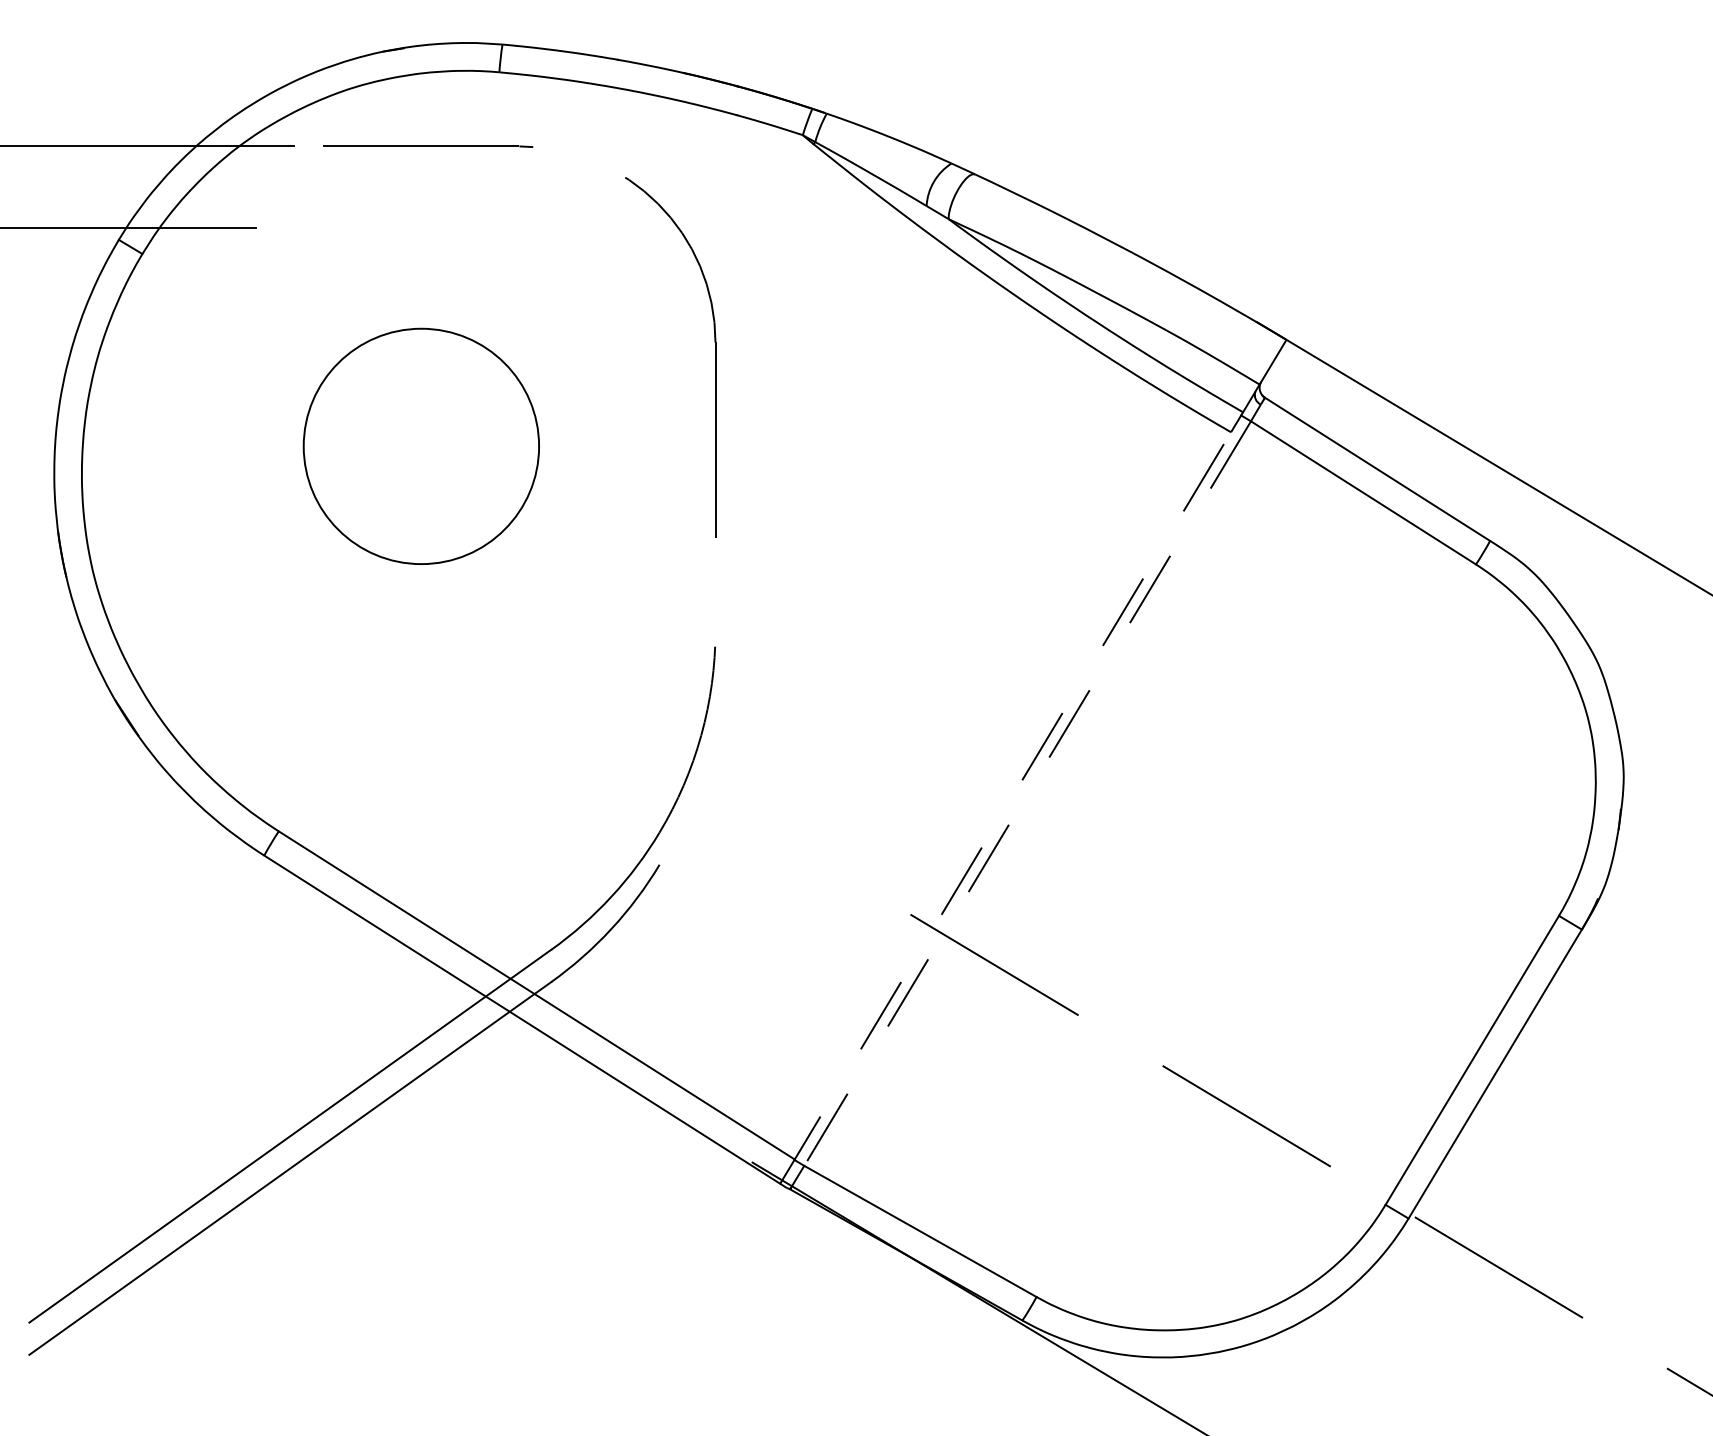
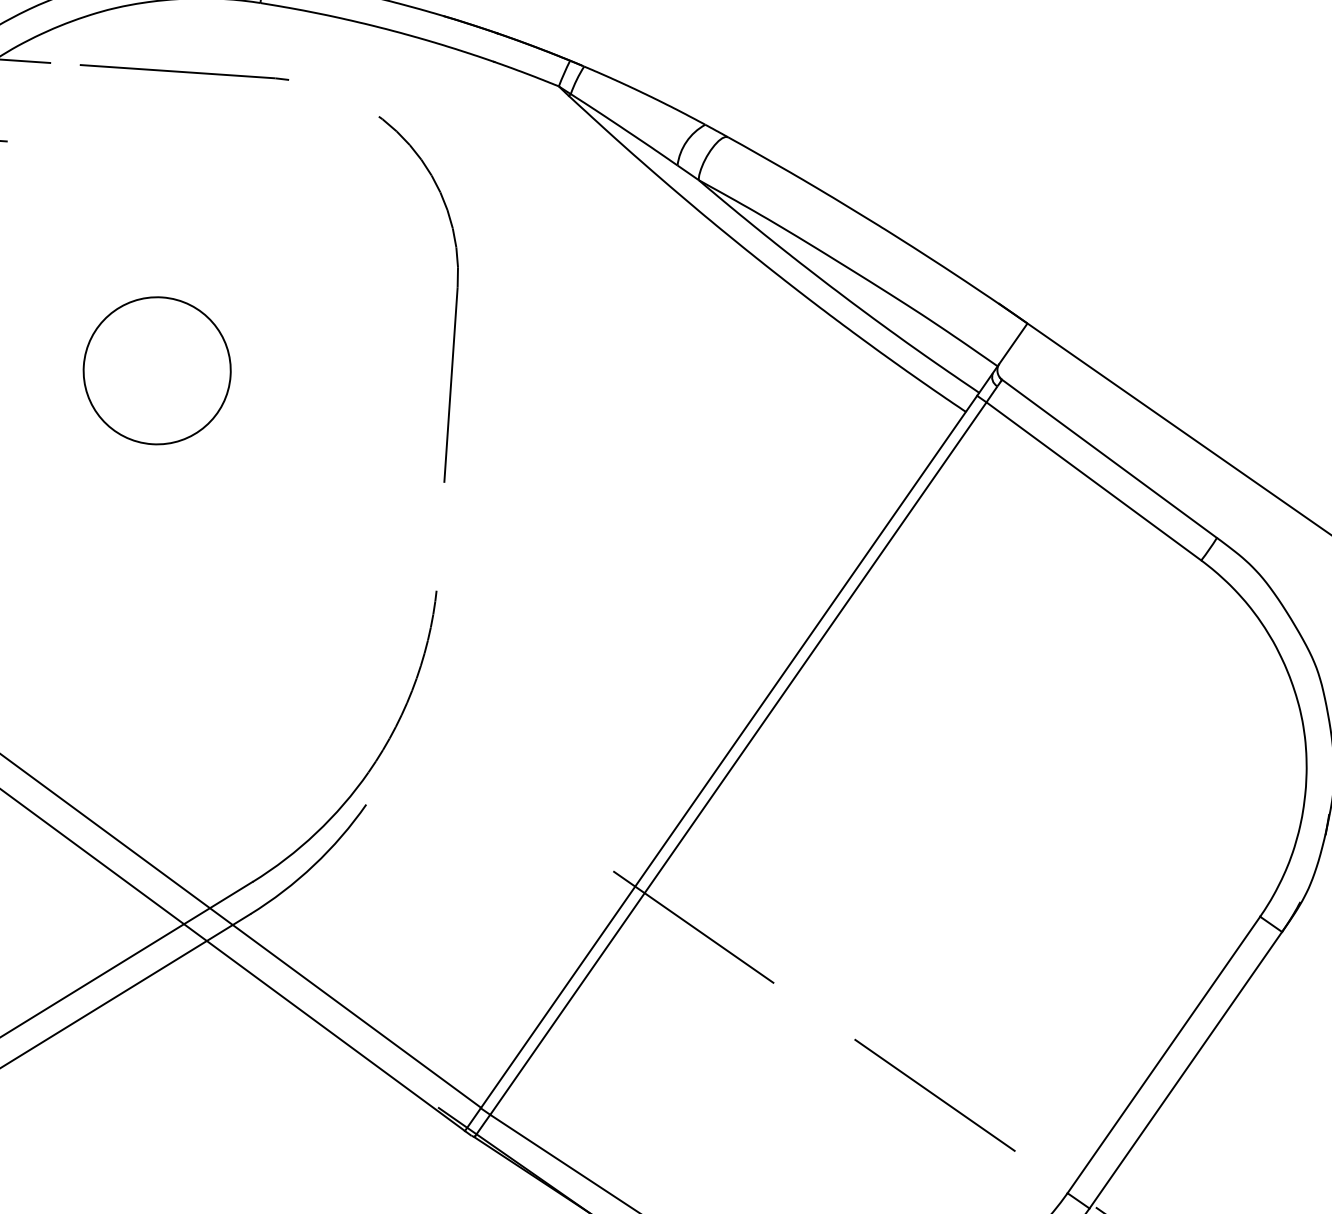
circle: (421, 445) -> (157, 370), size x0.62
line: (1027, 794) -> (738, 759), dashed -> solid
line: (1005, 807) -> (715, 770), dashed -> solid

